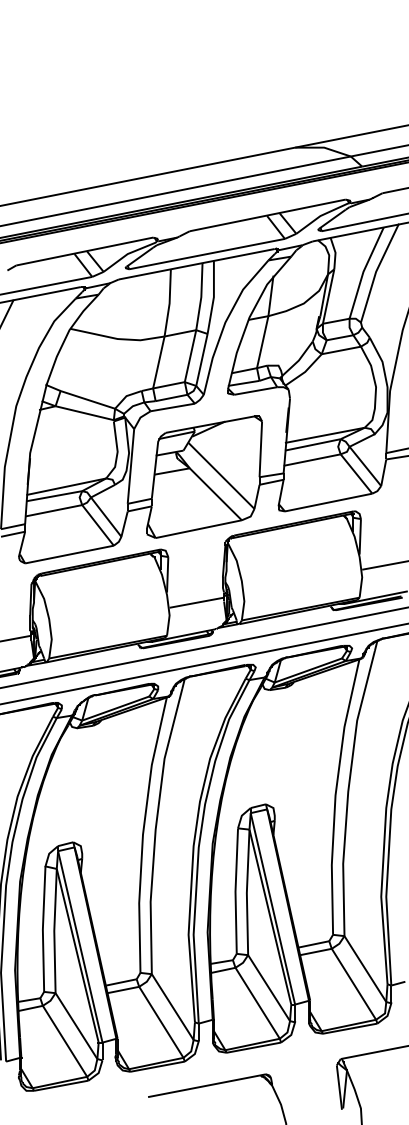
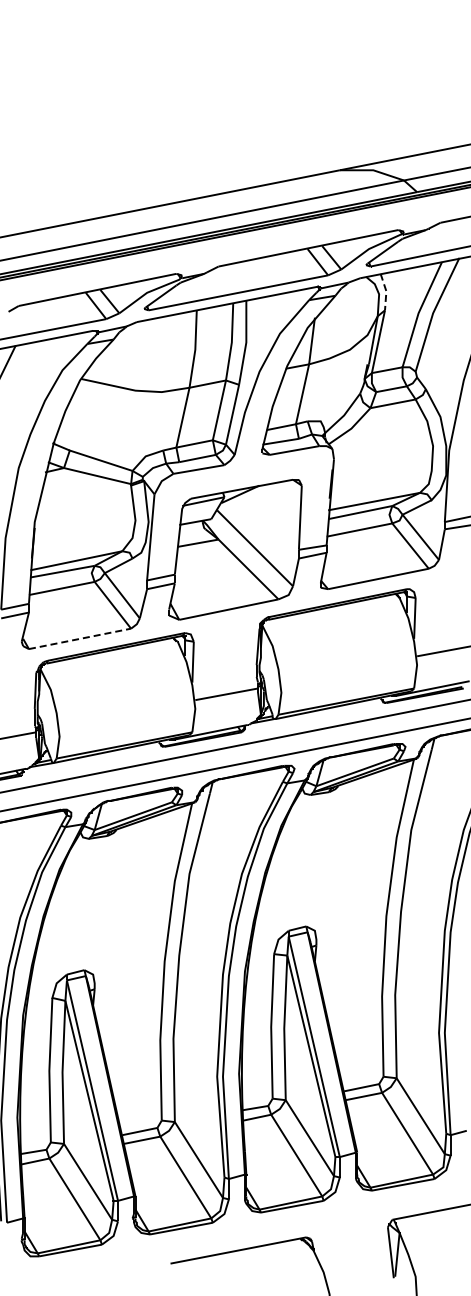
line: (335, 252) -> (386, 291), solid -> dashed
line: (69, 554) -> (80, 638), solid -> dashed

